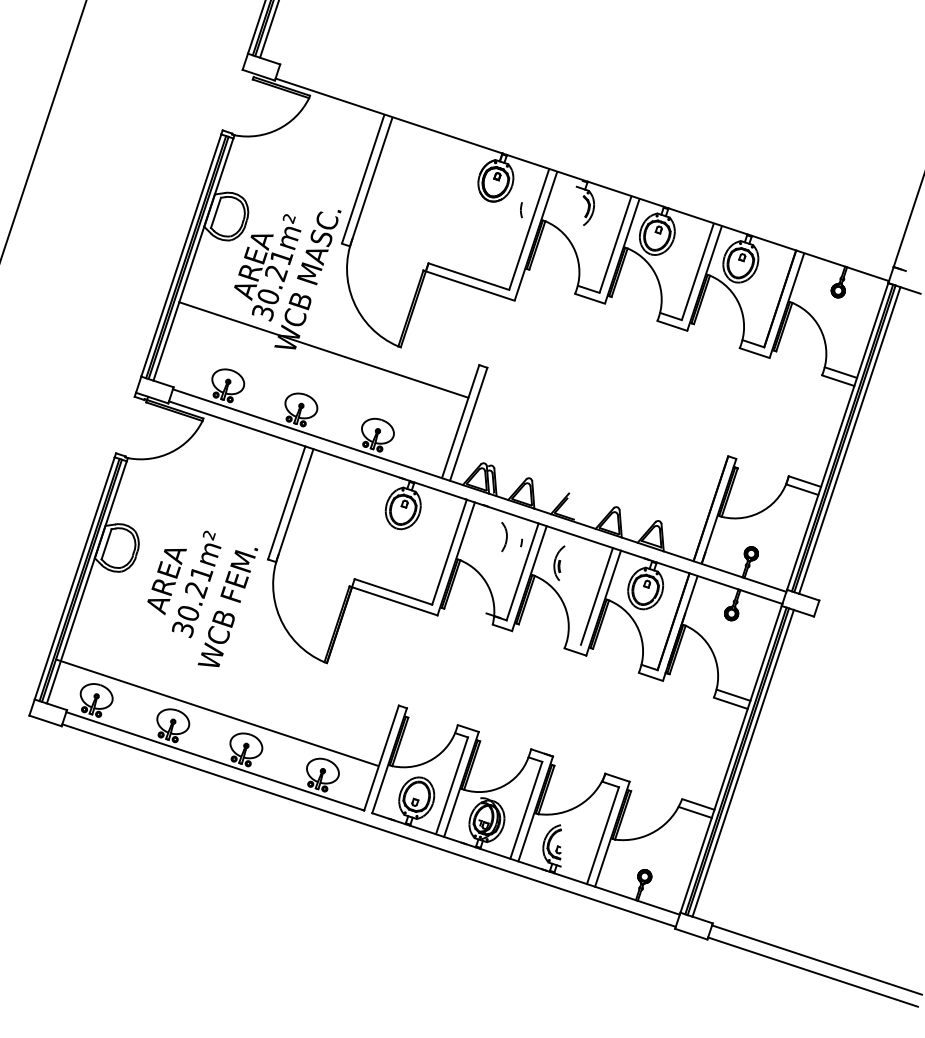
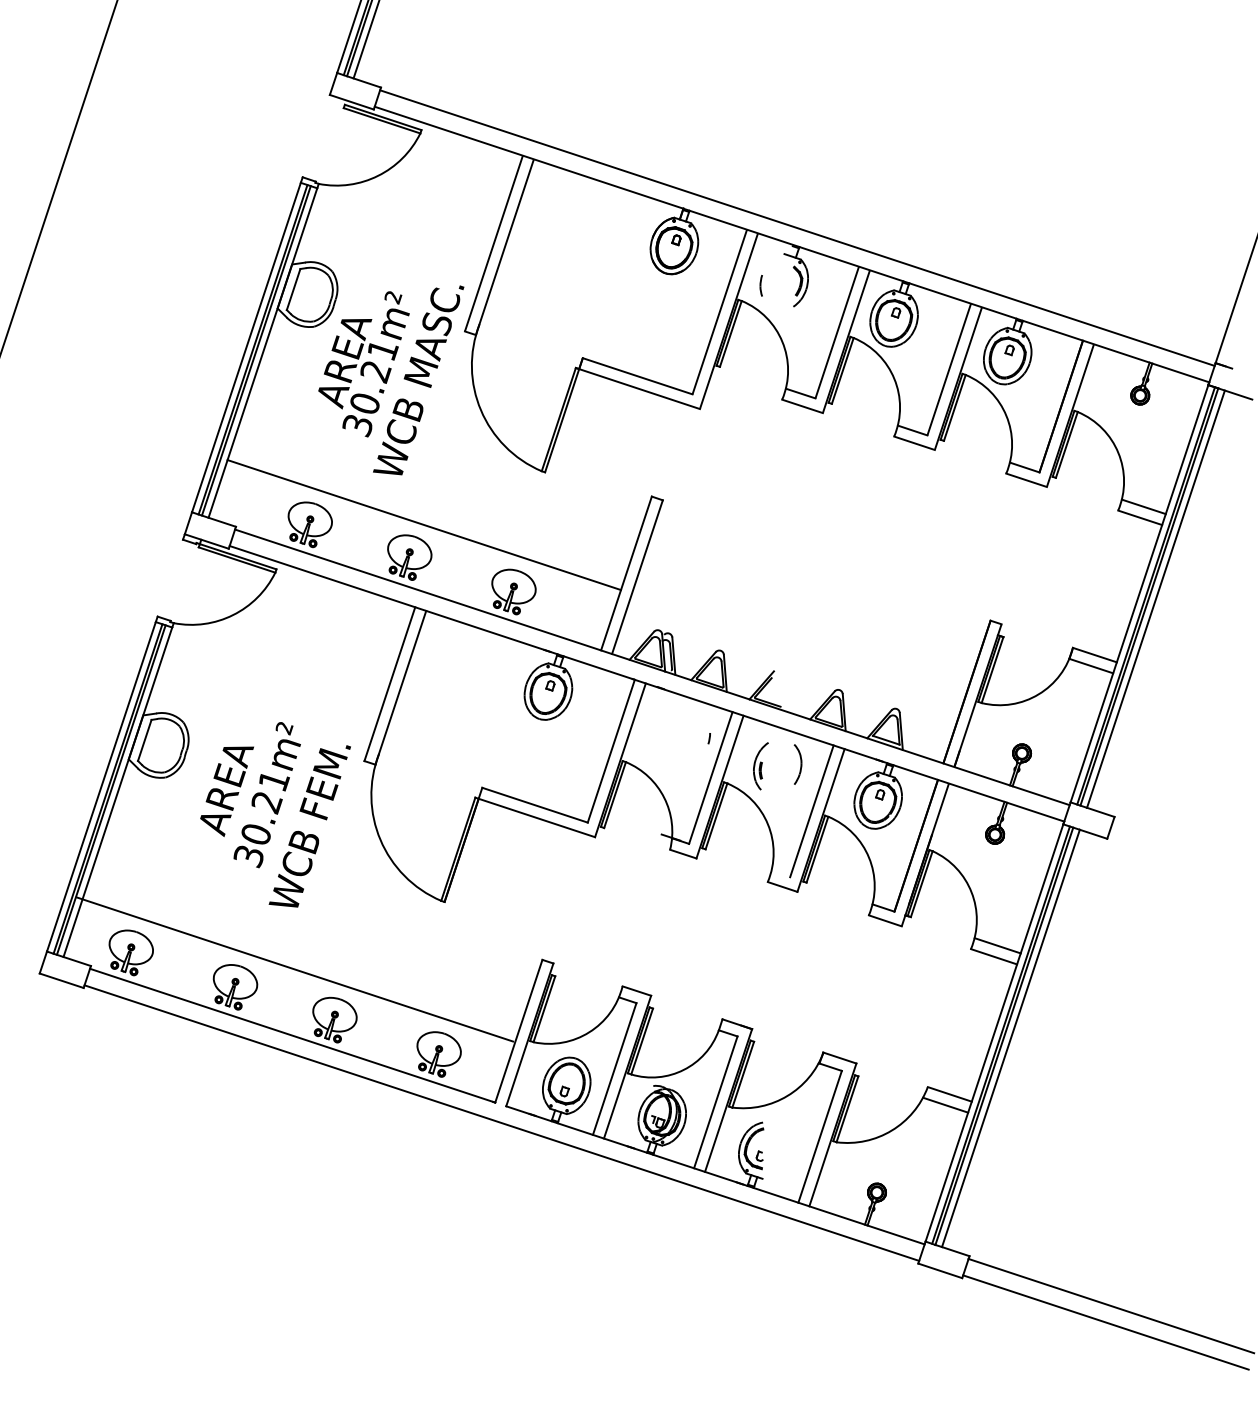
line: (586, 167) -> (797, 227), added
line: (520, 209) -> (760, 285), moved
line: (323, 350) -> (423, 525), moved
part: (504, 537) -> (797, 764), moved

